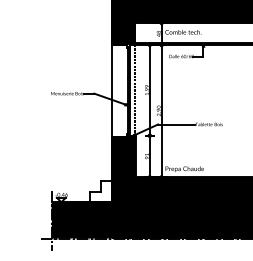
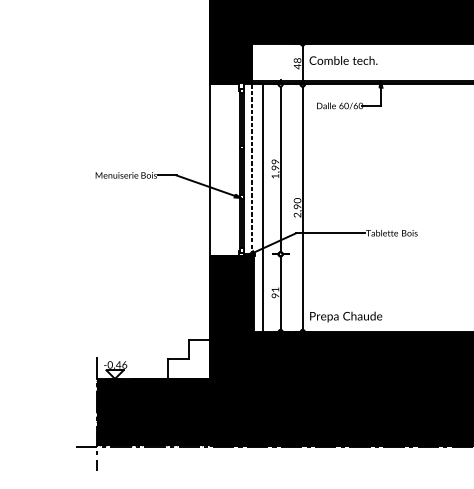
line: (140, 111) -> (263, 208), added

